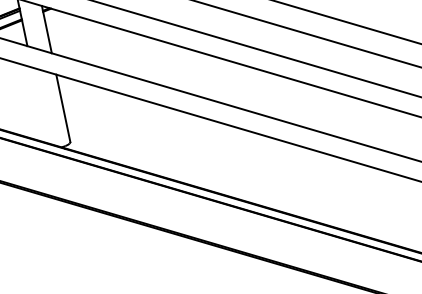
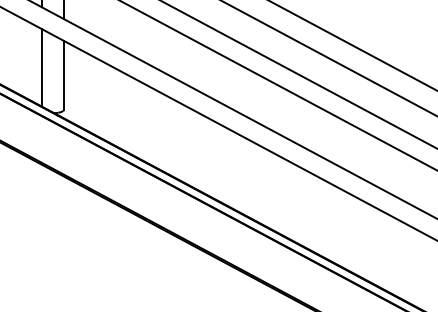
line: (39, 105) -> (41, 67), added

